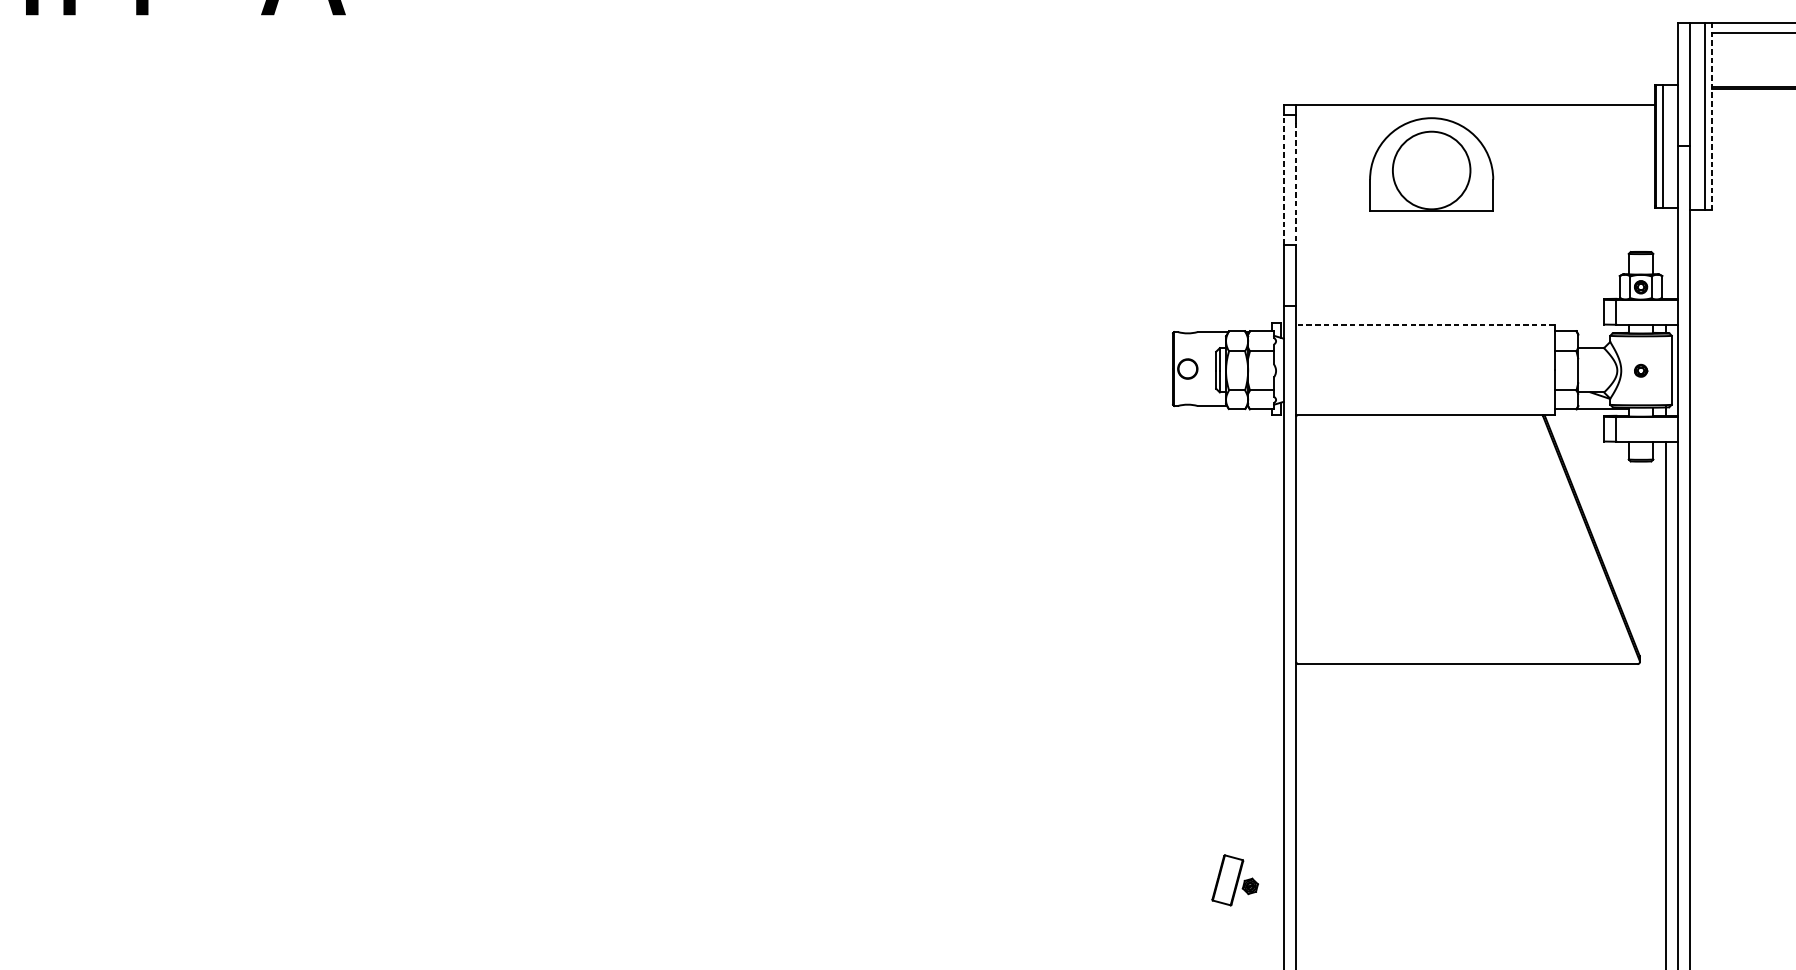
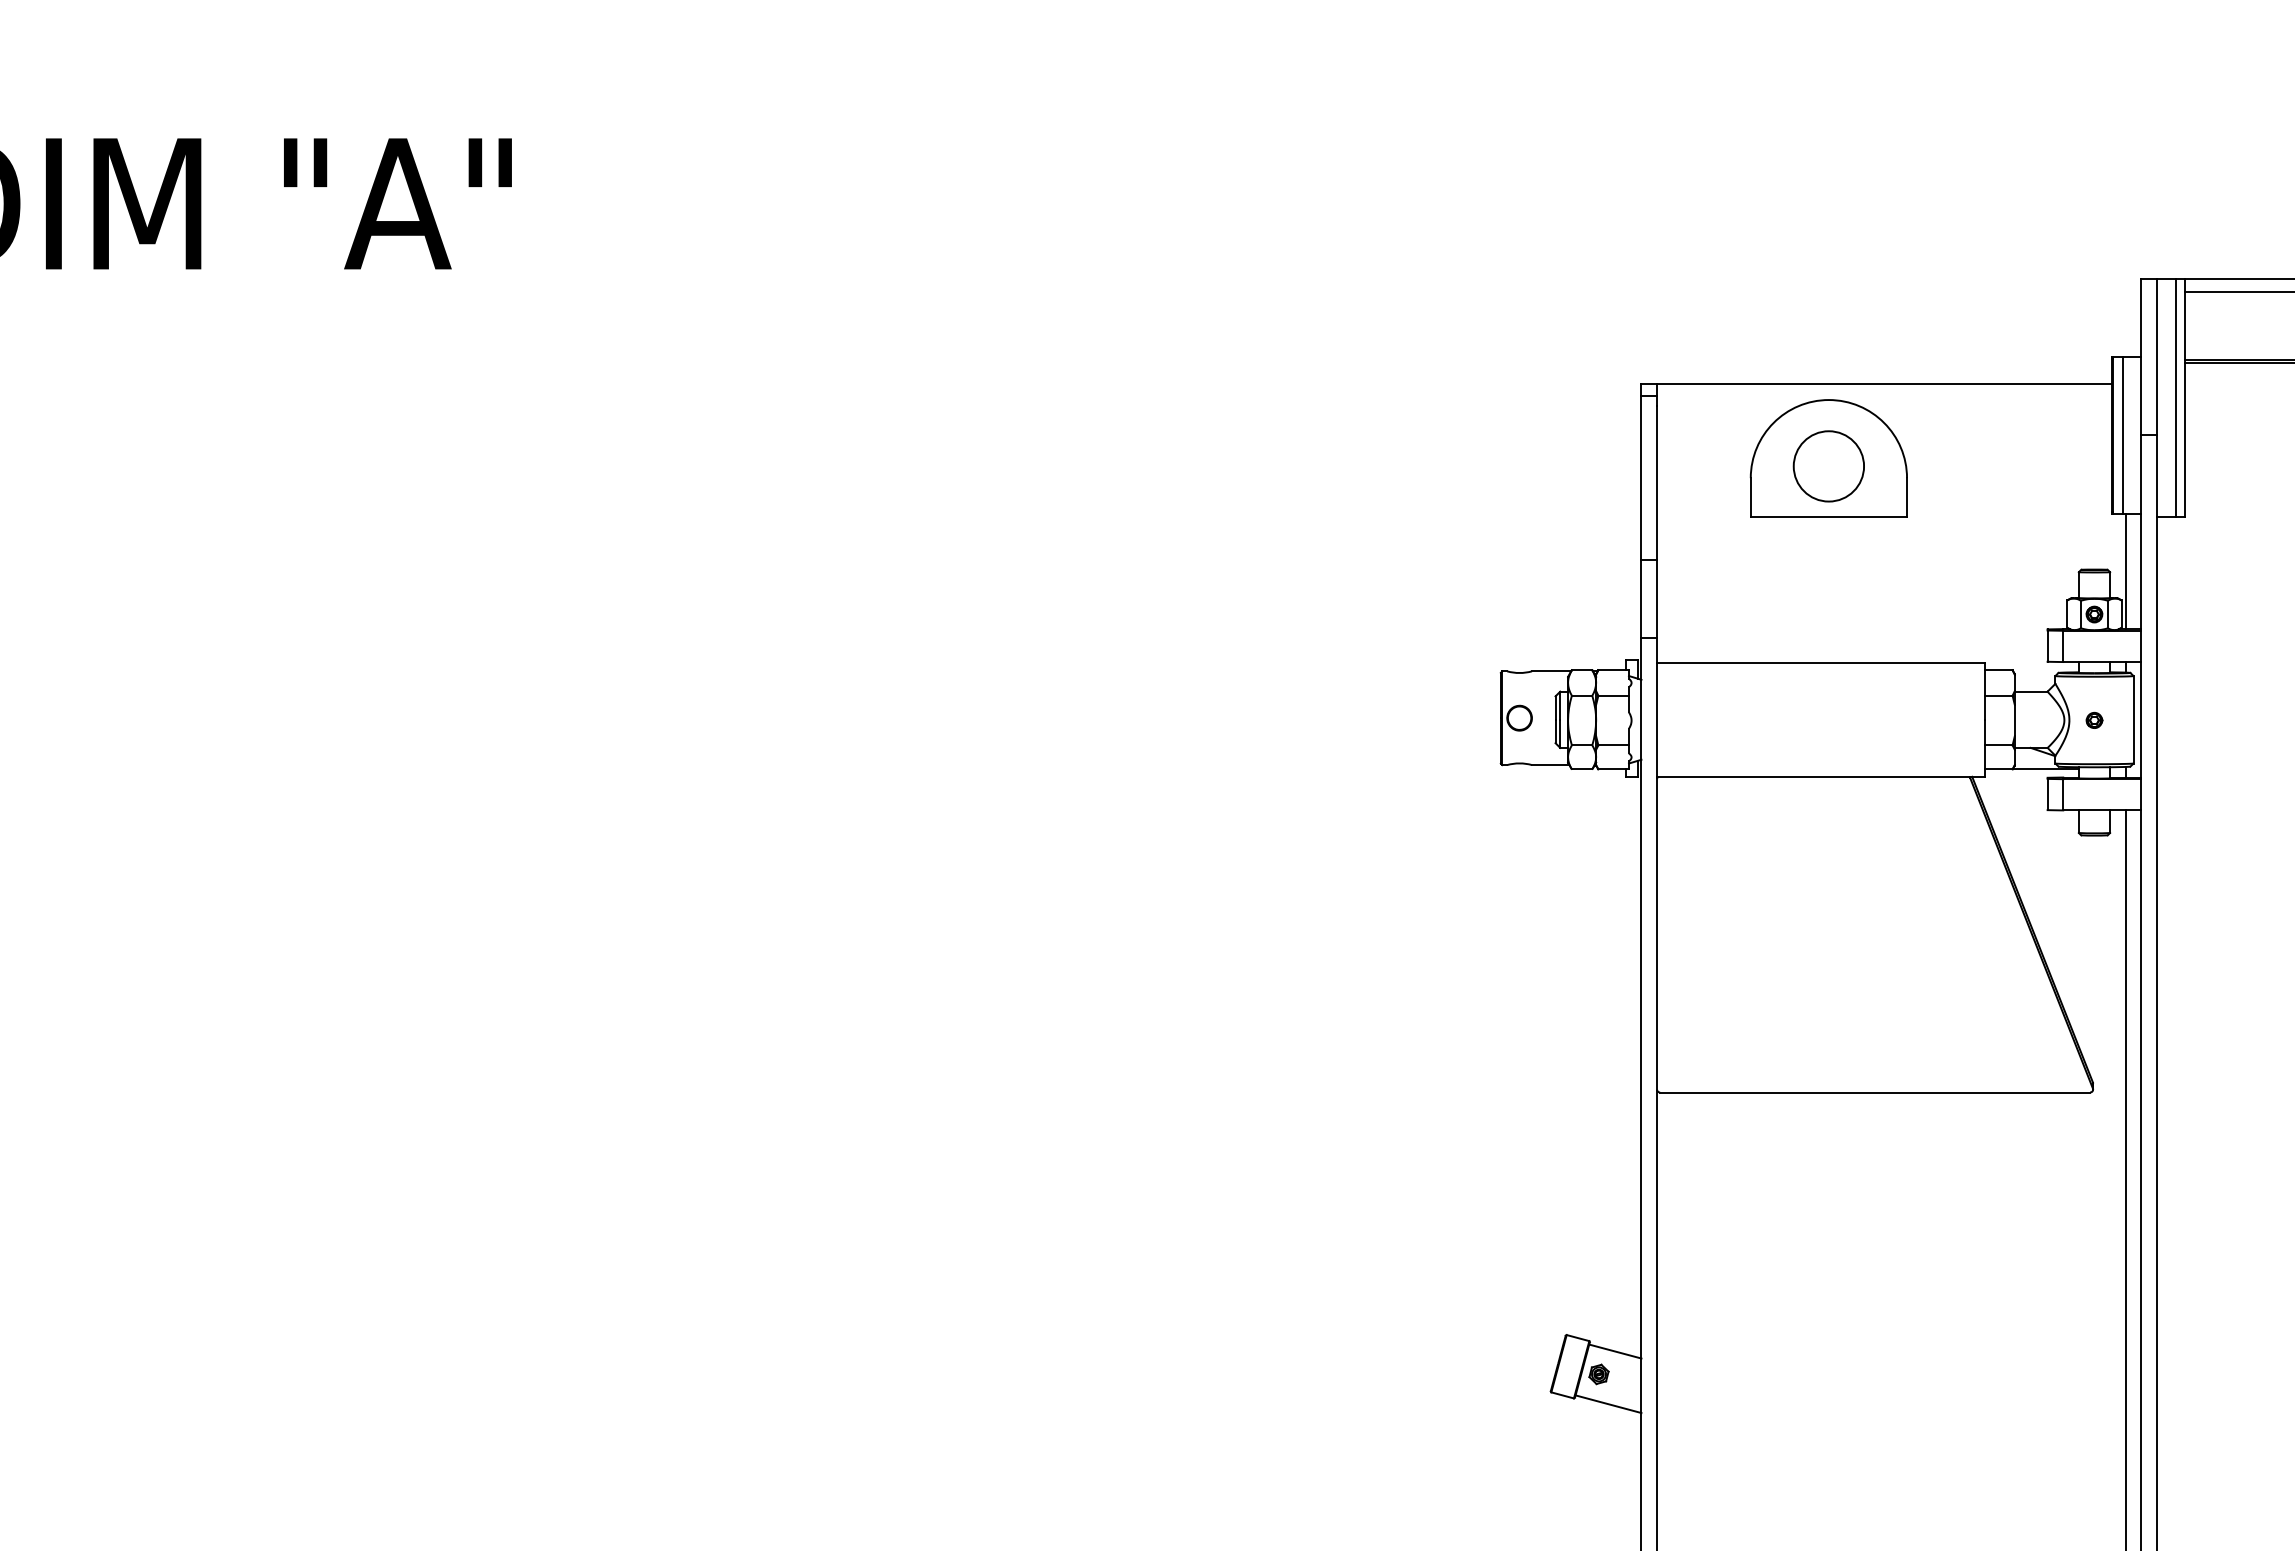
line: (1712, 116) -> (2185, 397), dashed -> solid
circle: (1431, 170) -> (1828, 466), size x0.71
line: (1283, 179) -> (1641, 477), dashed -> solid
line: (1296, 183) -> (1657, 483), dashed -> solid
line: (1665, 253) -> (2125, 571), added
line: (1425, 325) -> (1820, 662), dashed -> solid
line: (1263, 868) -> (1615, 1351), added
line: (1257, 910) -> (1608, 1404), added

